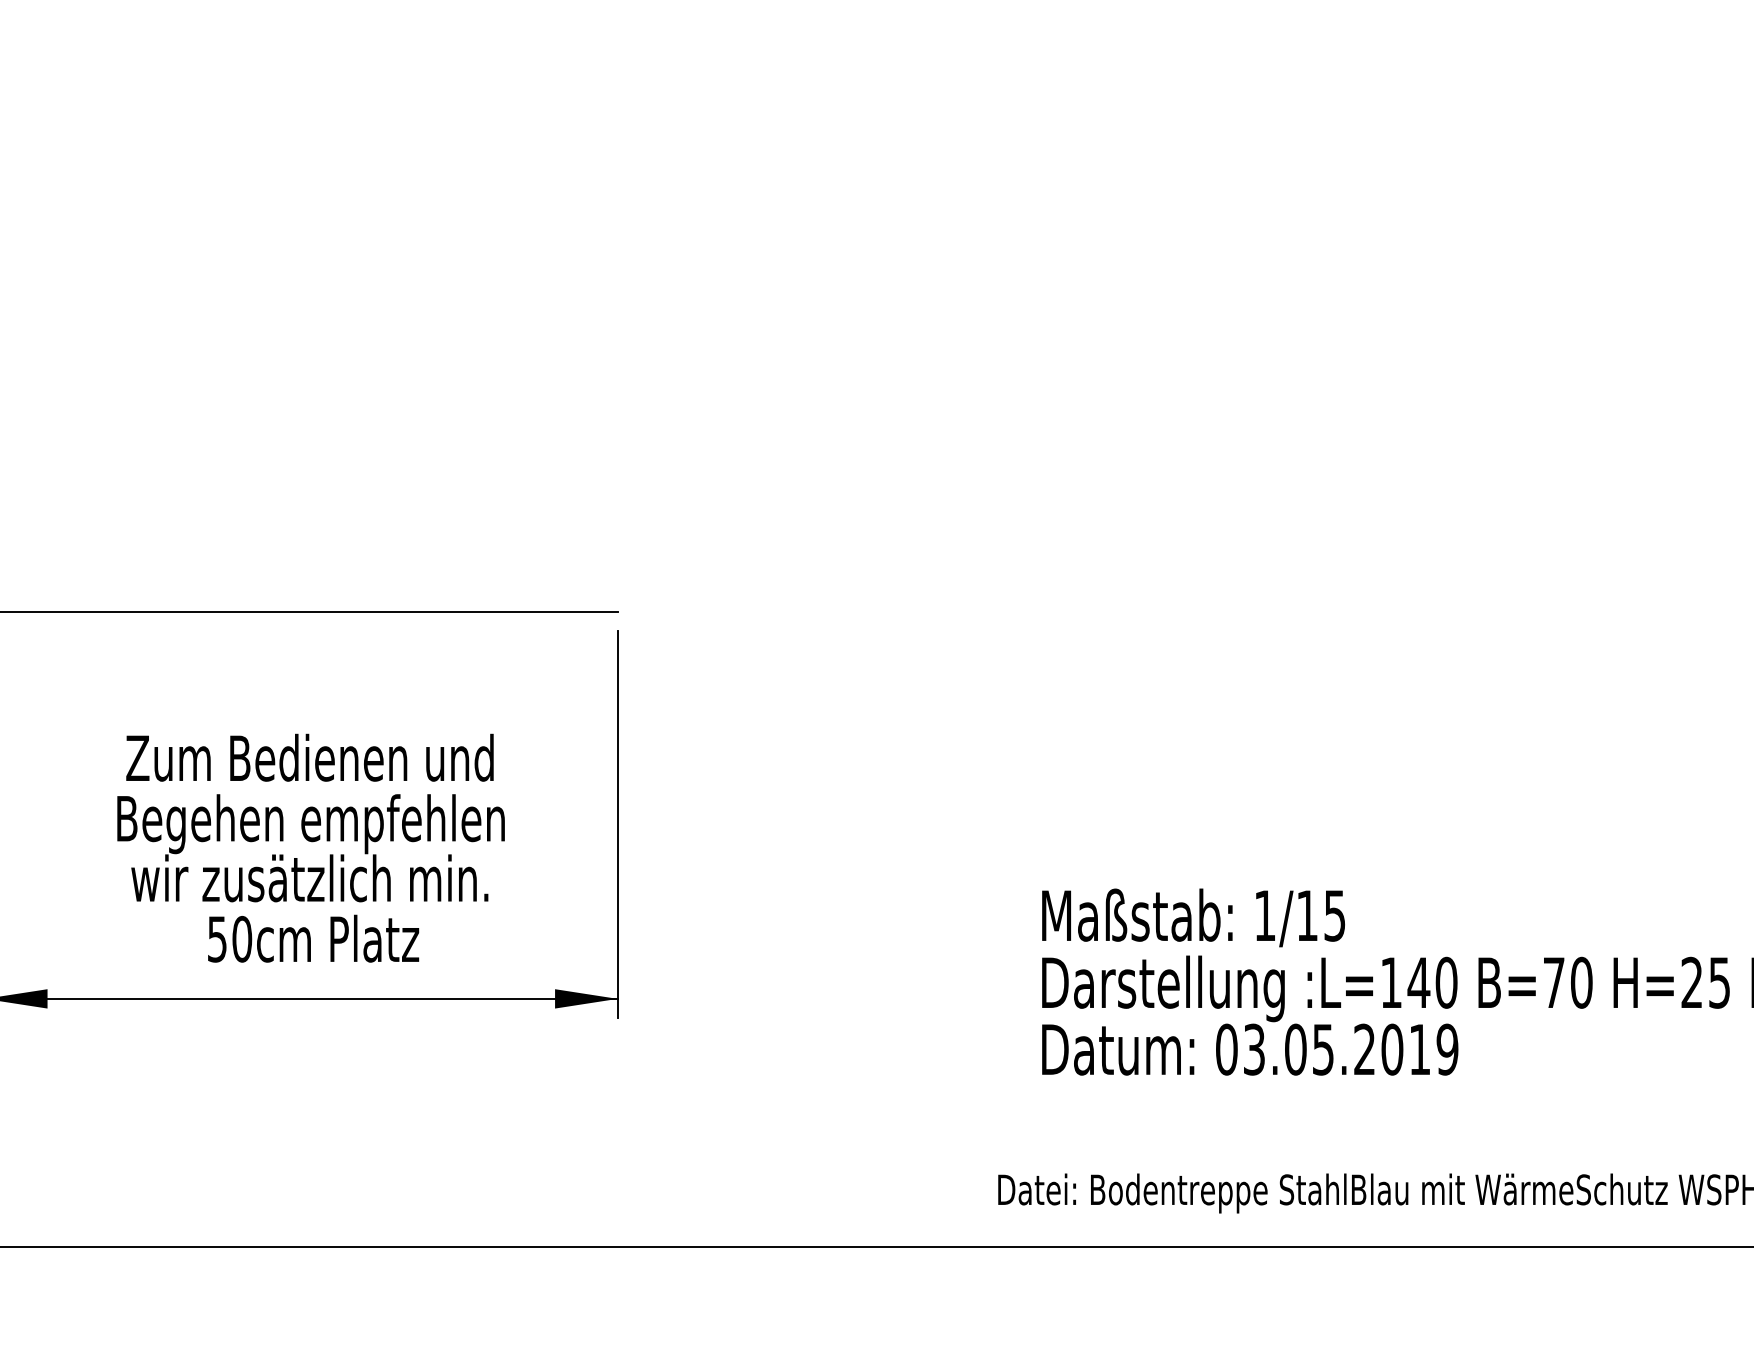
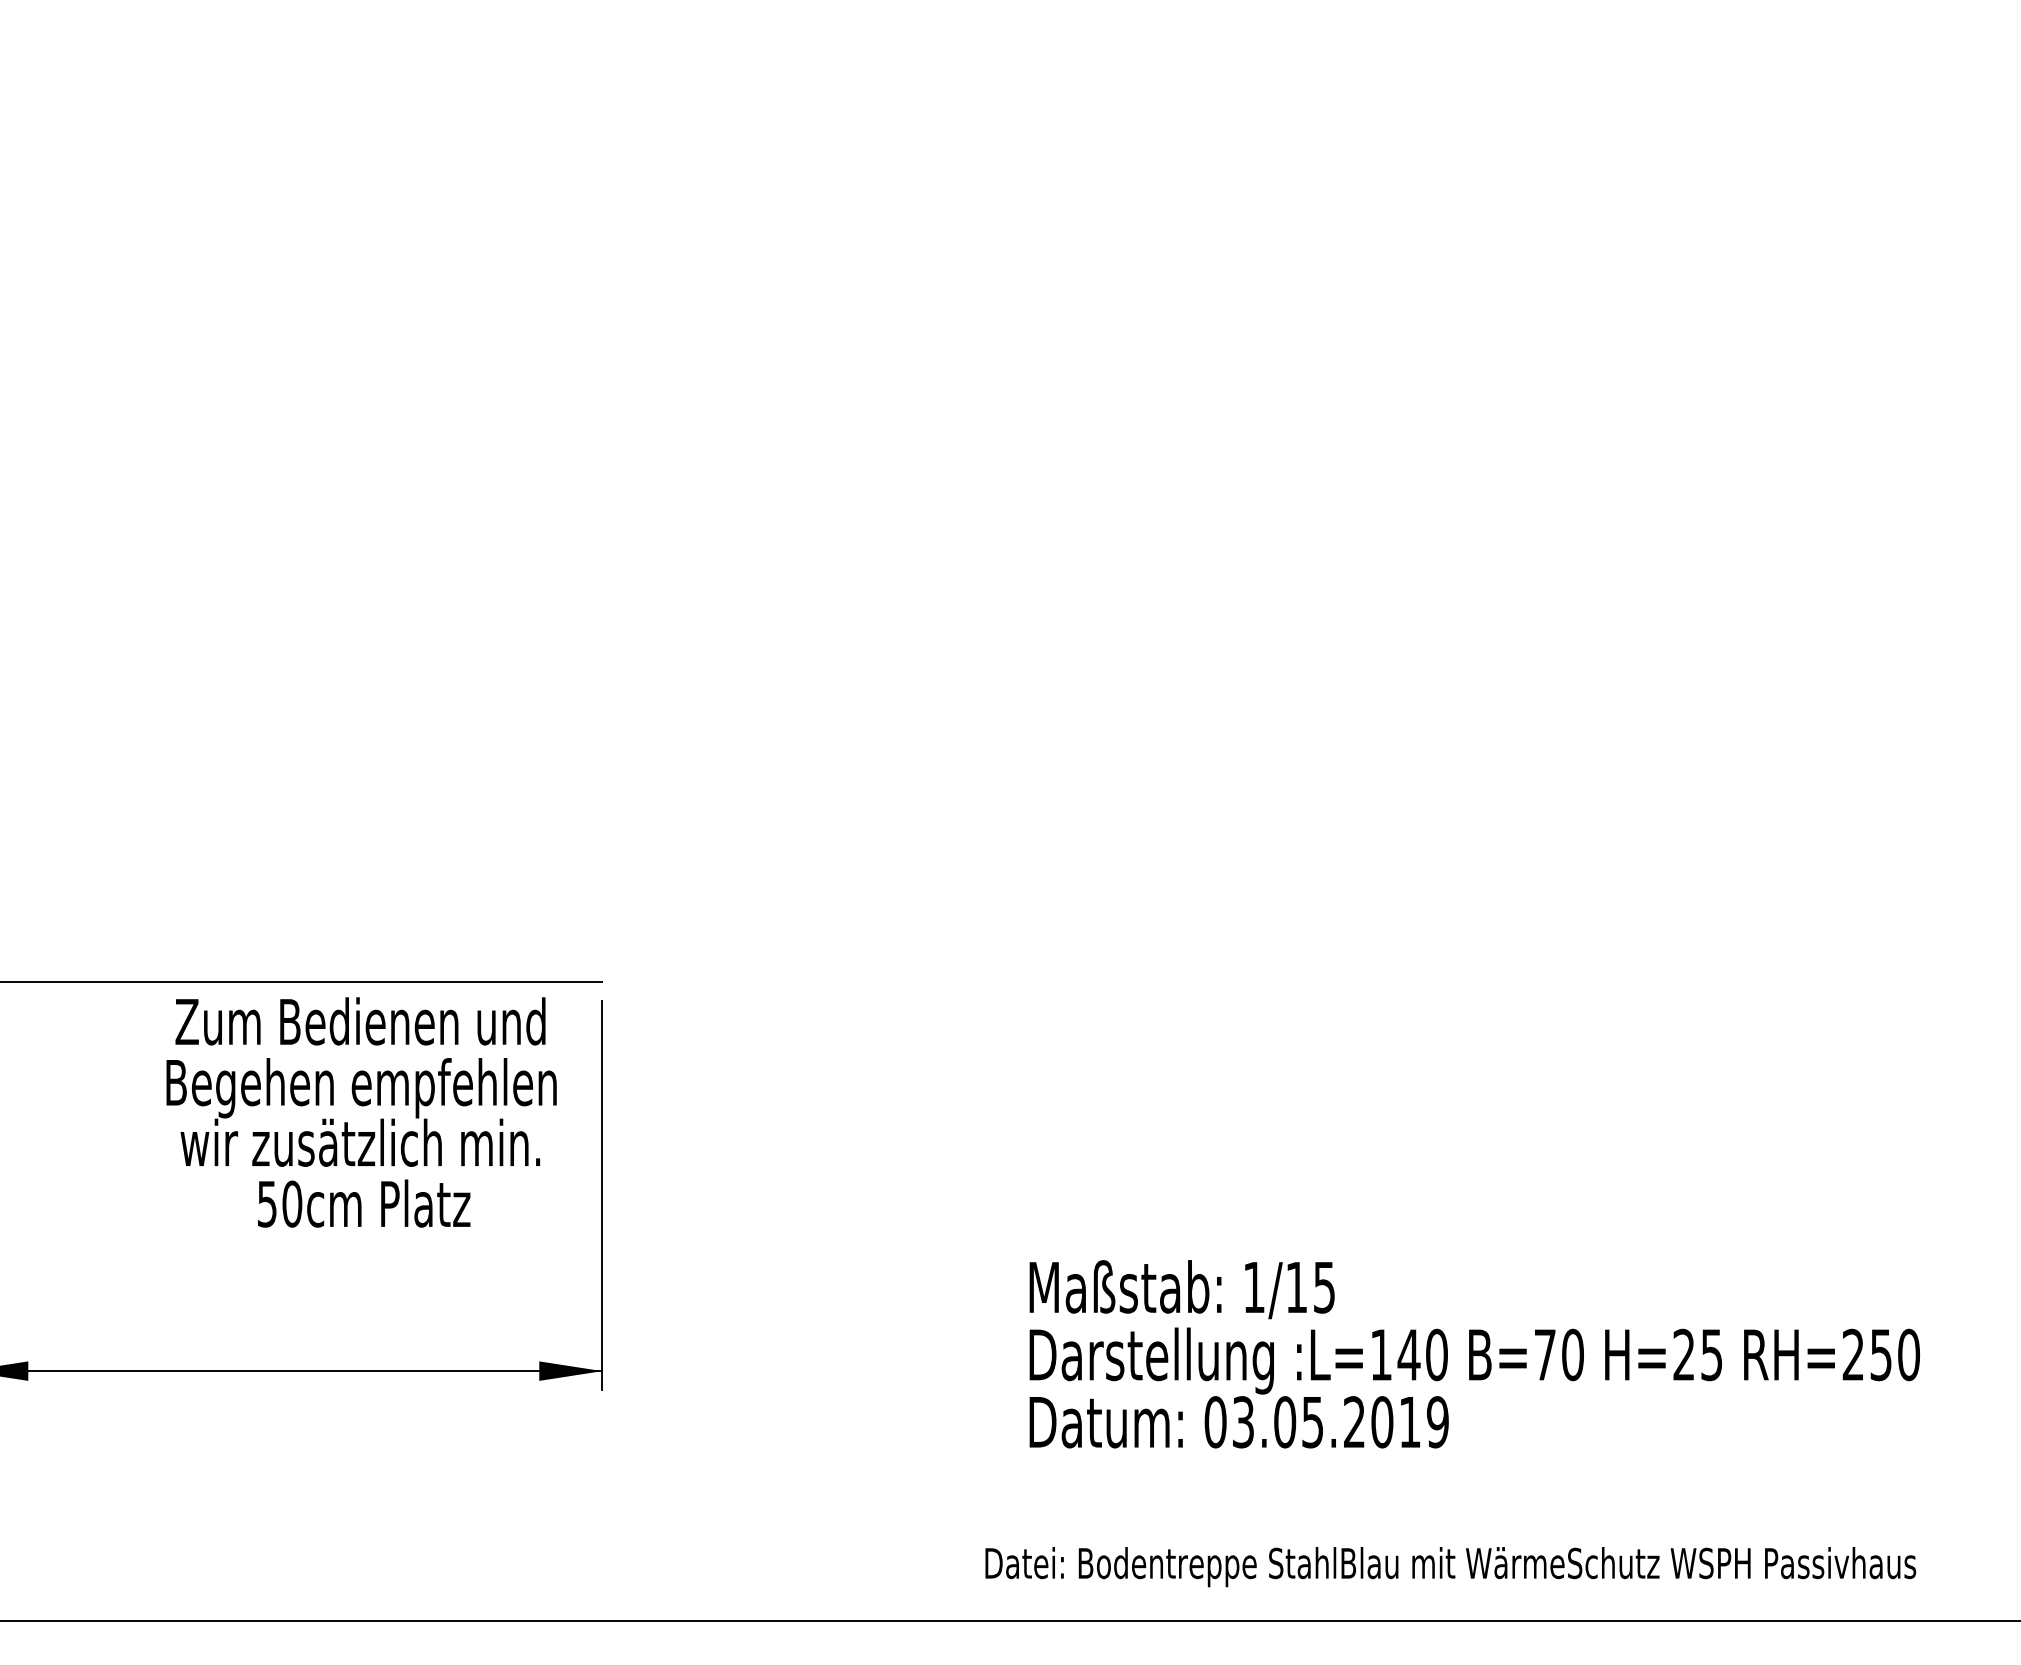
text: (310, 848) -> (361, 1112), moved

